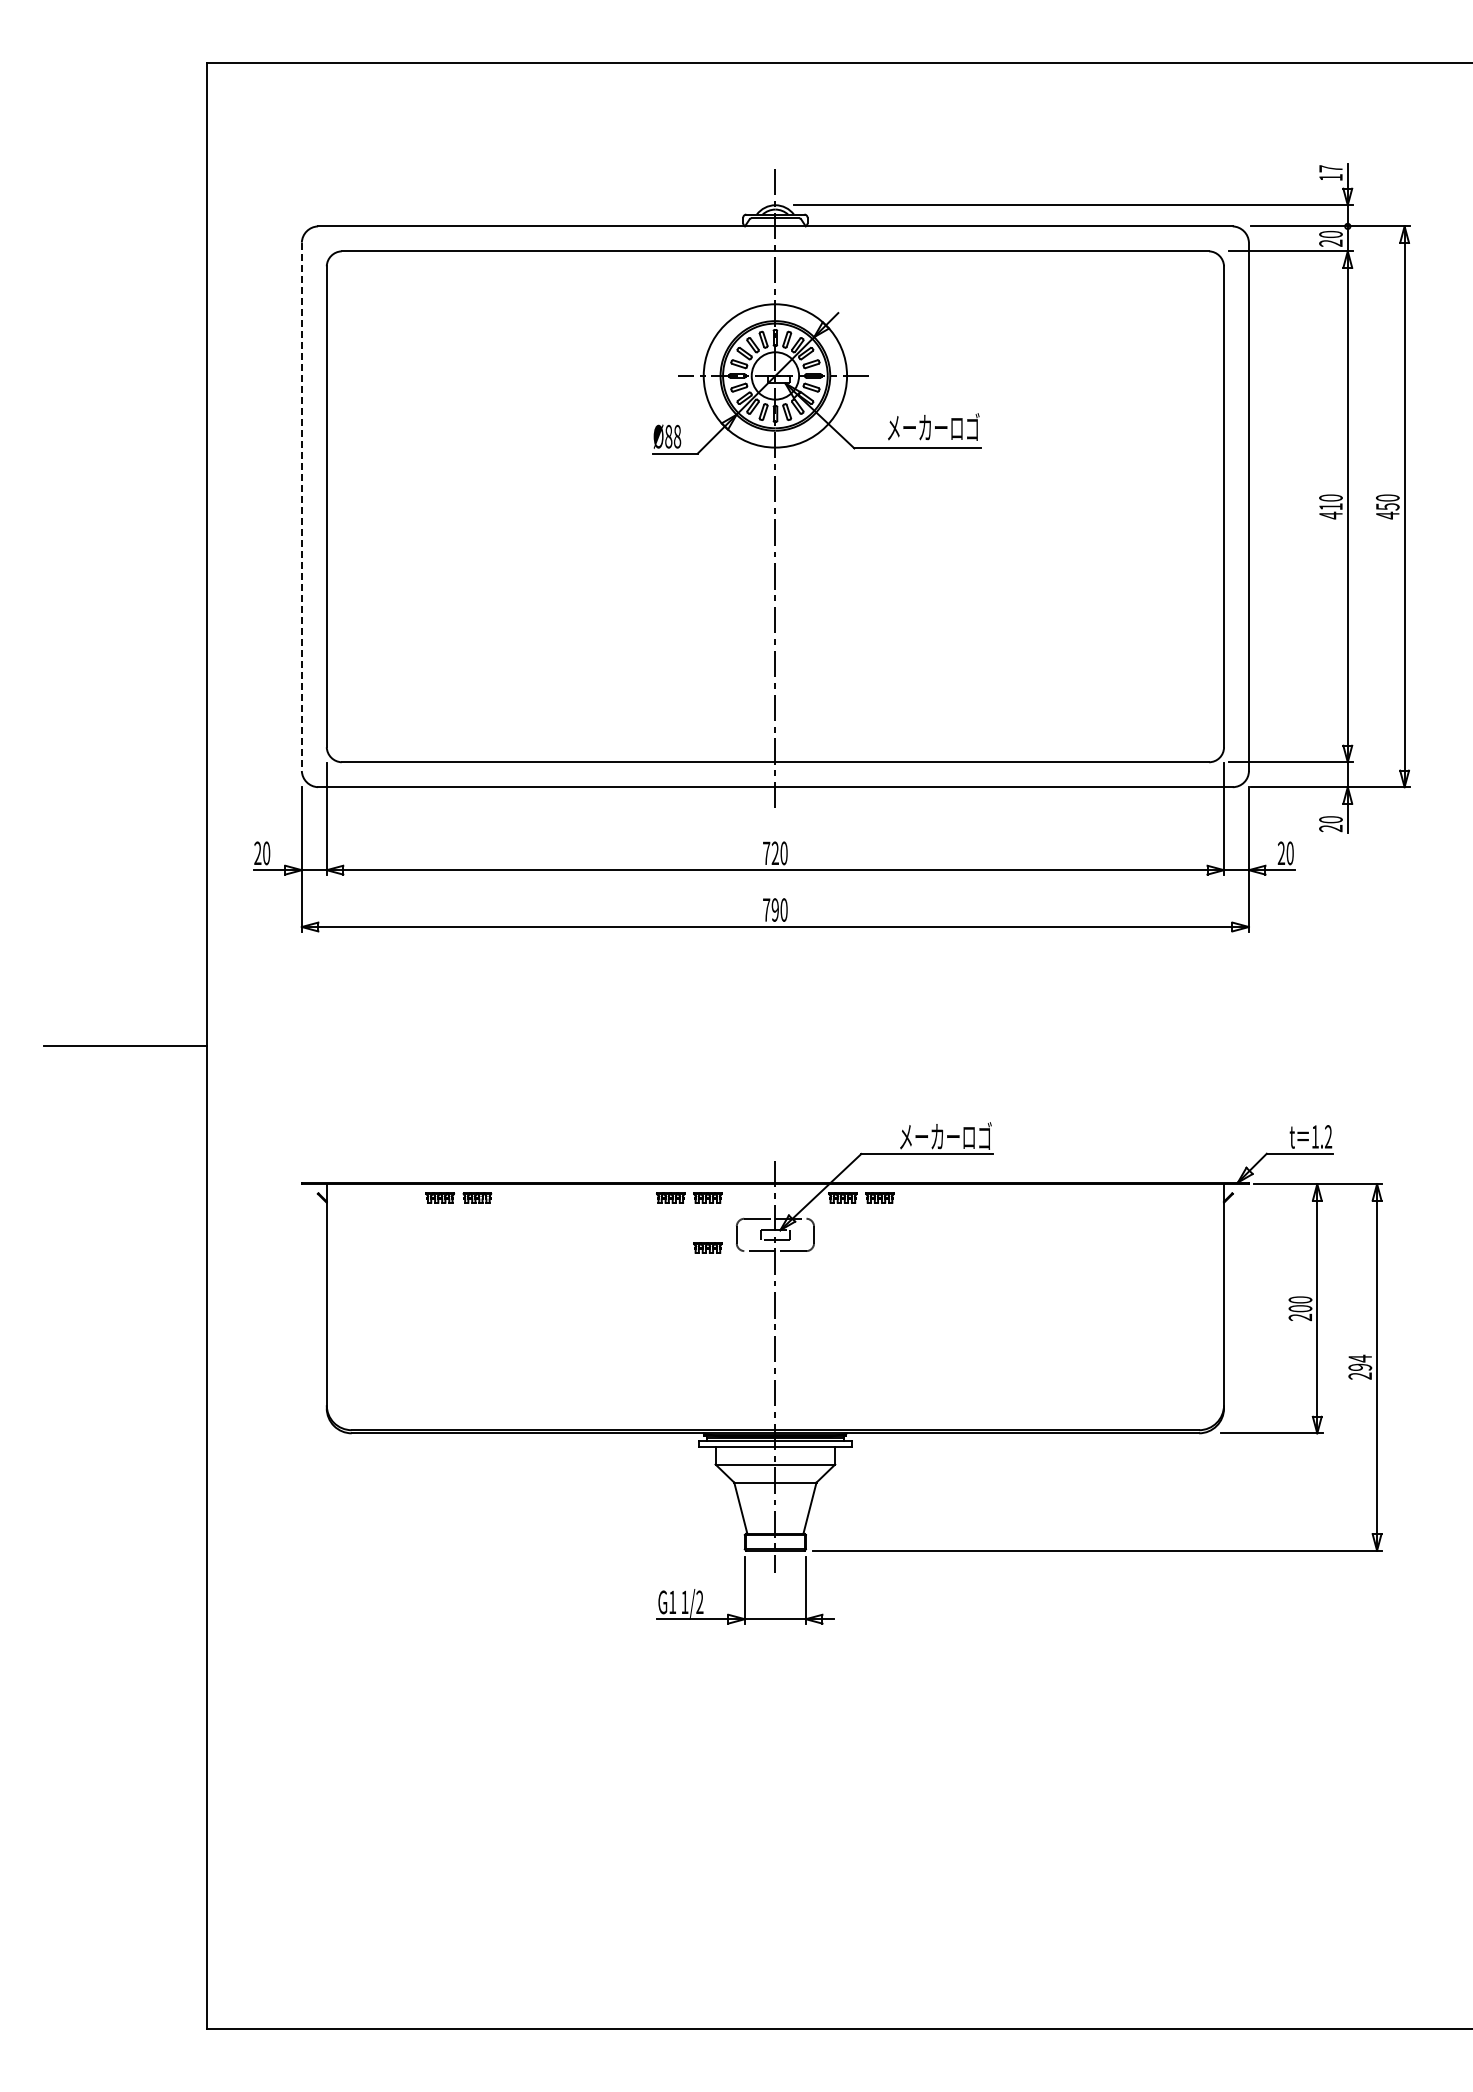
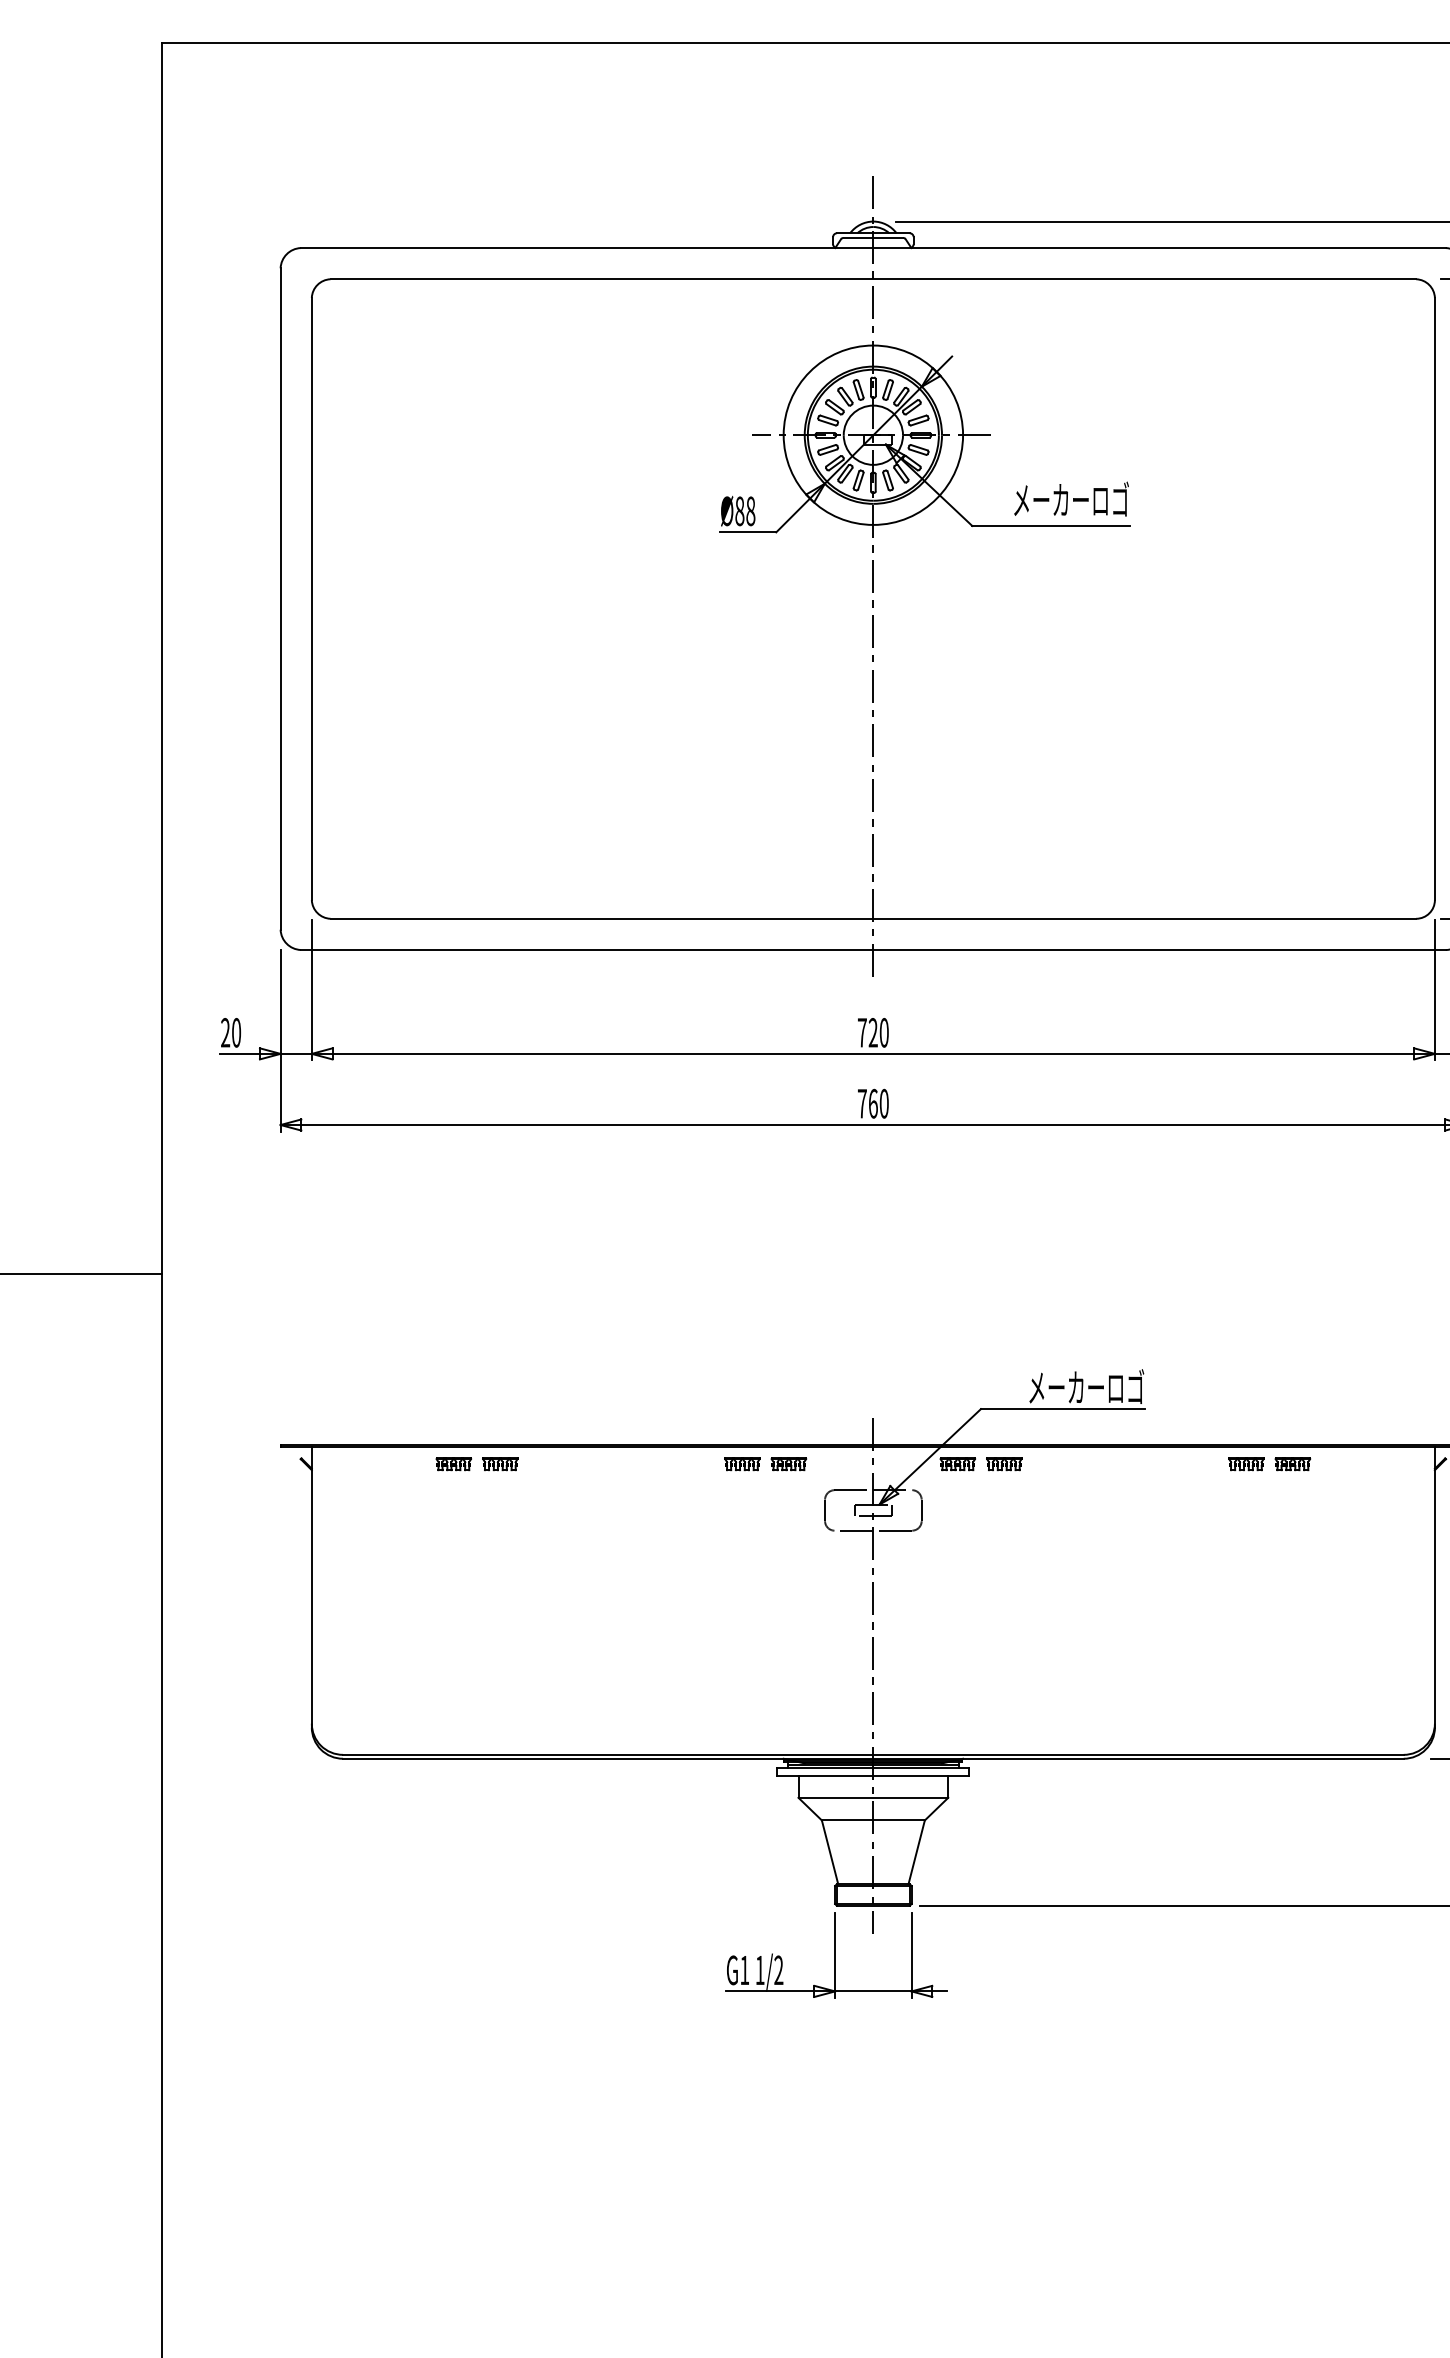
line: (301, 507) -> (280, 599), dashed -> solid
text: (775, 909) -> (873, 1103), 790 -> 760
part: (1091, 1197) -> (1269, 1463), added
part: (707, 1247) -> (788, 1526), removed

